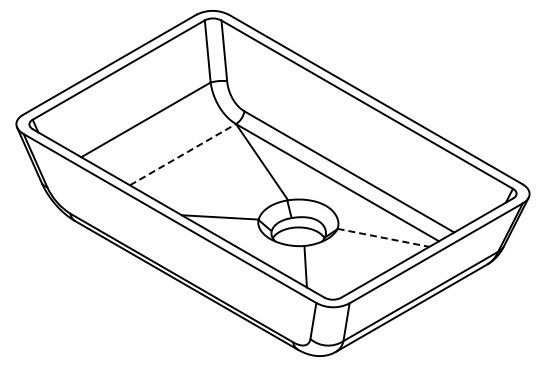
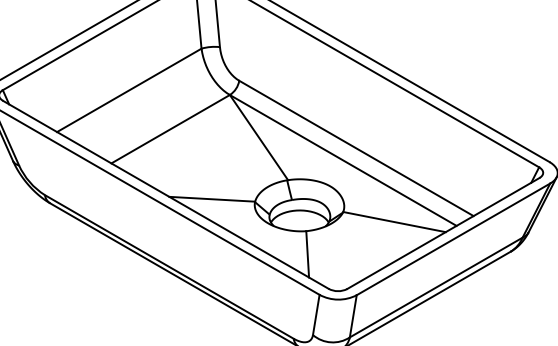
line: (183, 154) -> (171, 129), dashed -> solid
line: (383, 237) -> (394, 221), dashed -> solid

